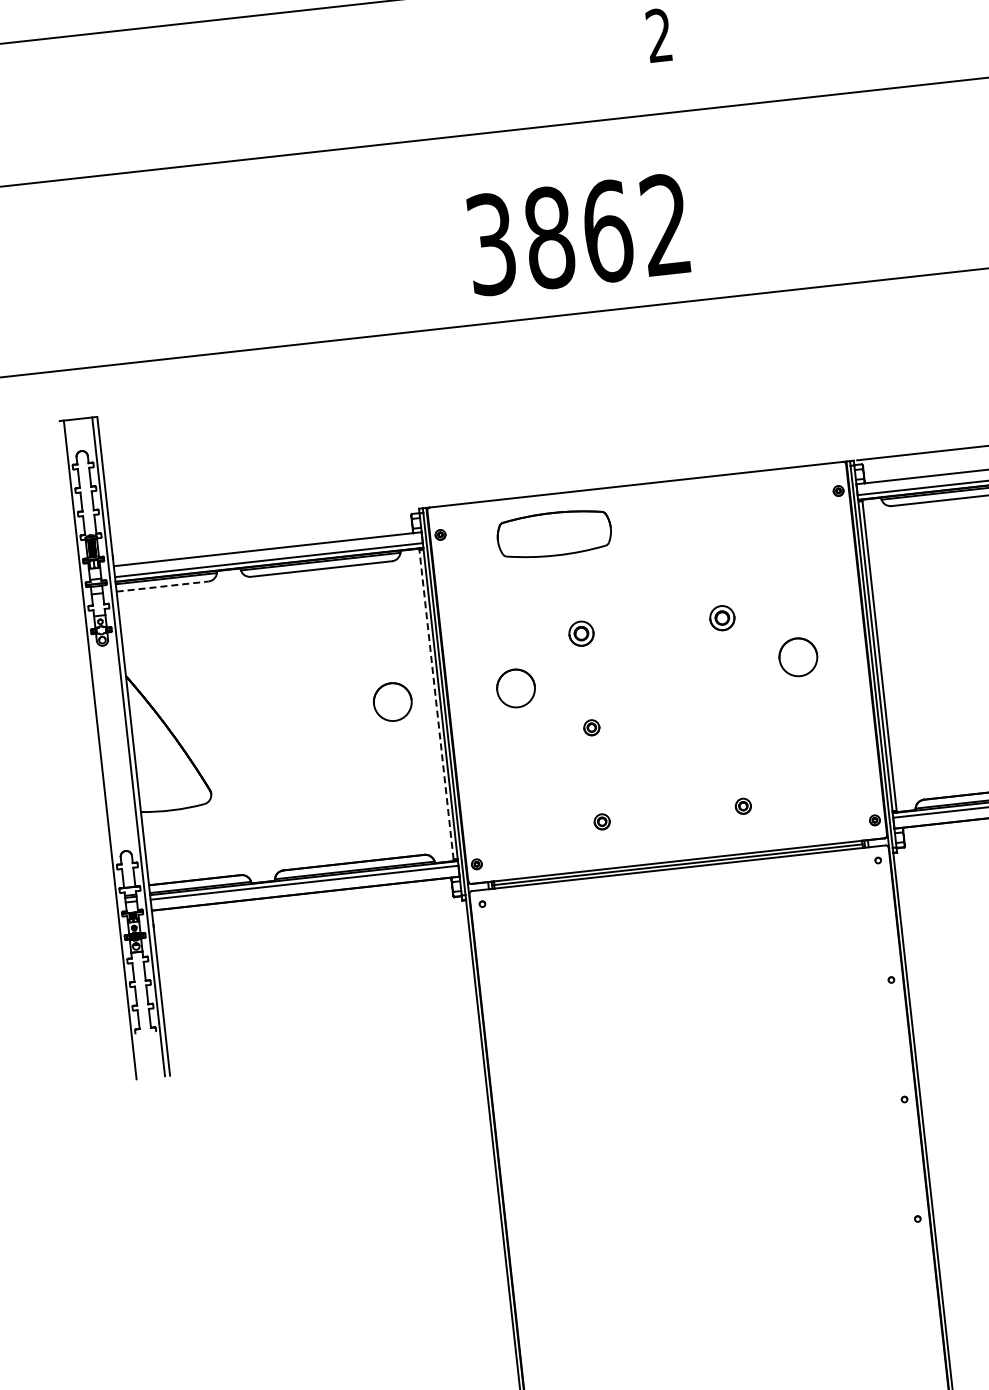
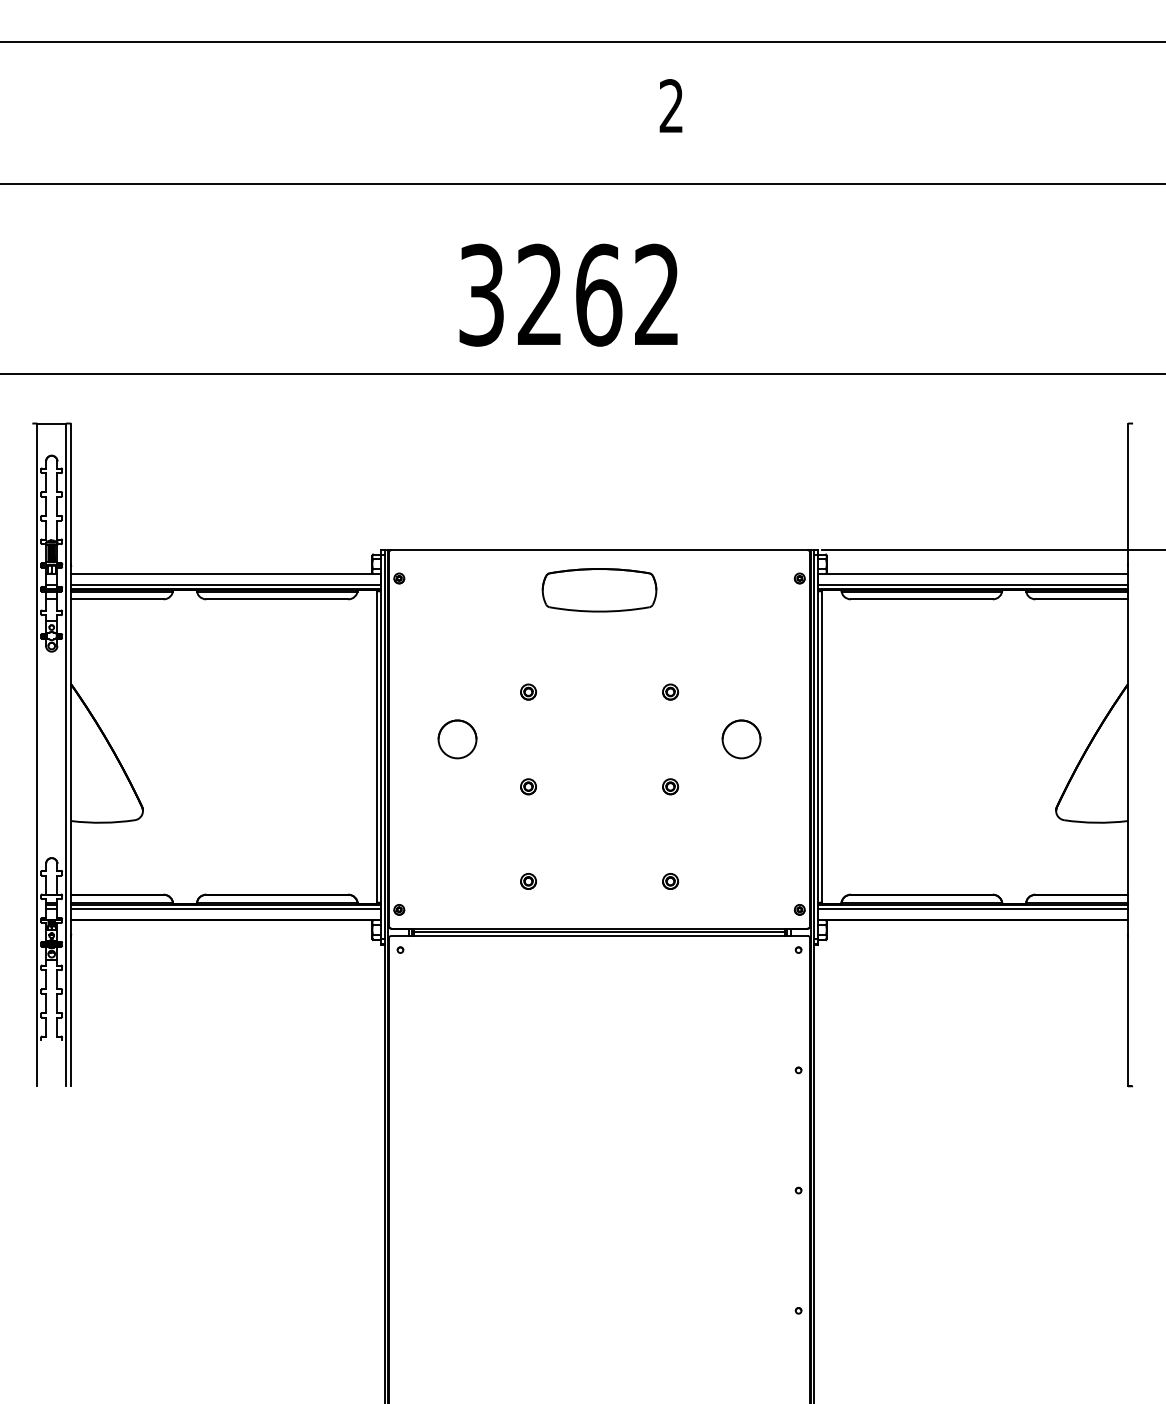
text: (549, 237) -> (540, 294), 3862 -> 3262
part: (554, 534) -> (599, 590), moved
line: (162, 586) -> (117, 599), dashed -> solid
part: (722, 617) -> (670, 691), size x0.62
part: (581, 633) -> (528, 691), size x0.62
part: (392, 702) -> (333, 739), removed
line: (436, 705) -> (376, 747), dashed -> solid
part: (732, 711) -> (670, 786), added

